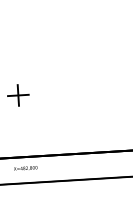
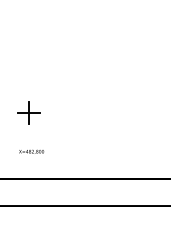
text: (25, 168) -> (31, 151), moved

